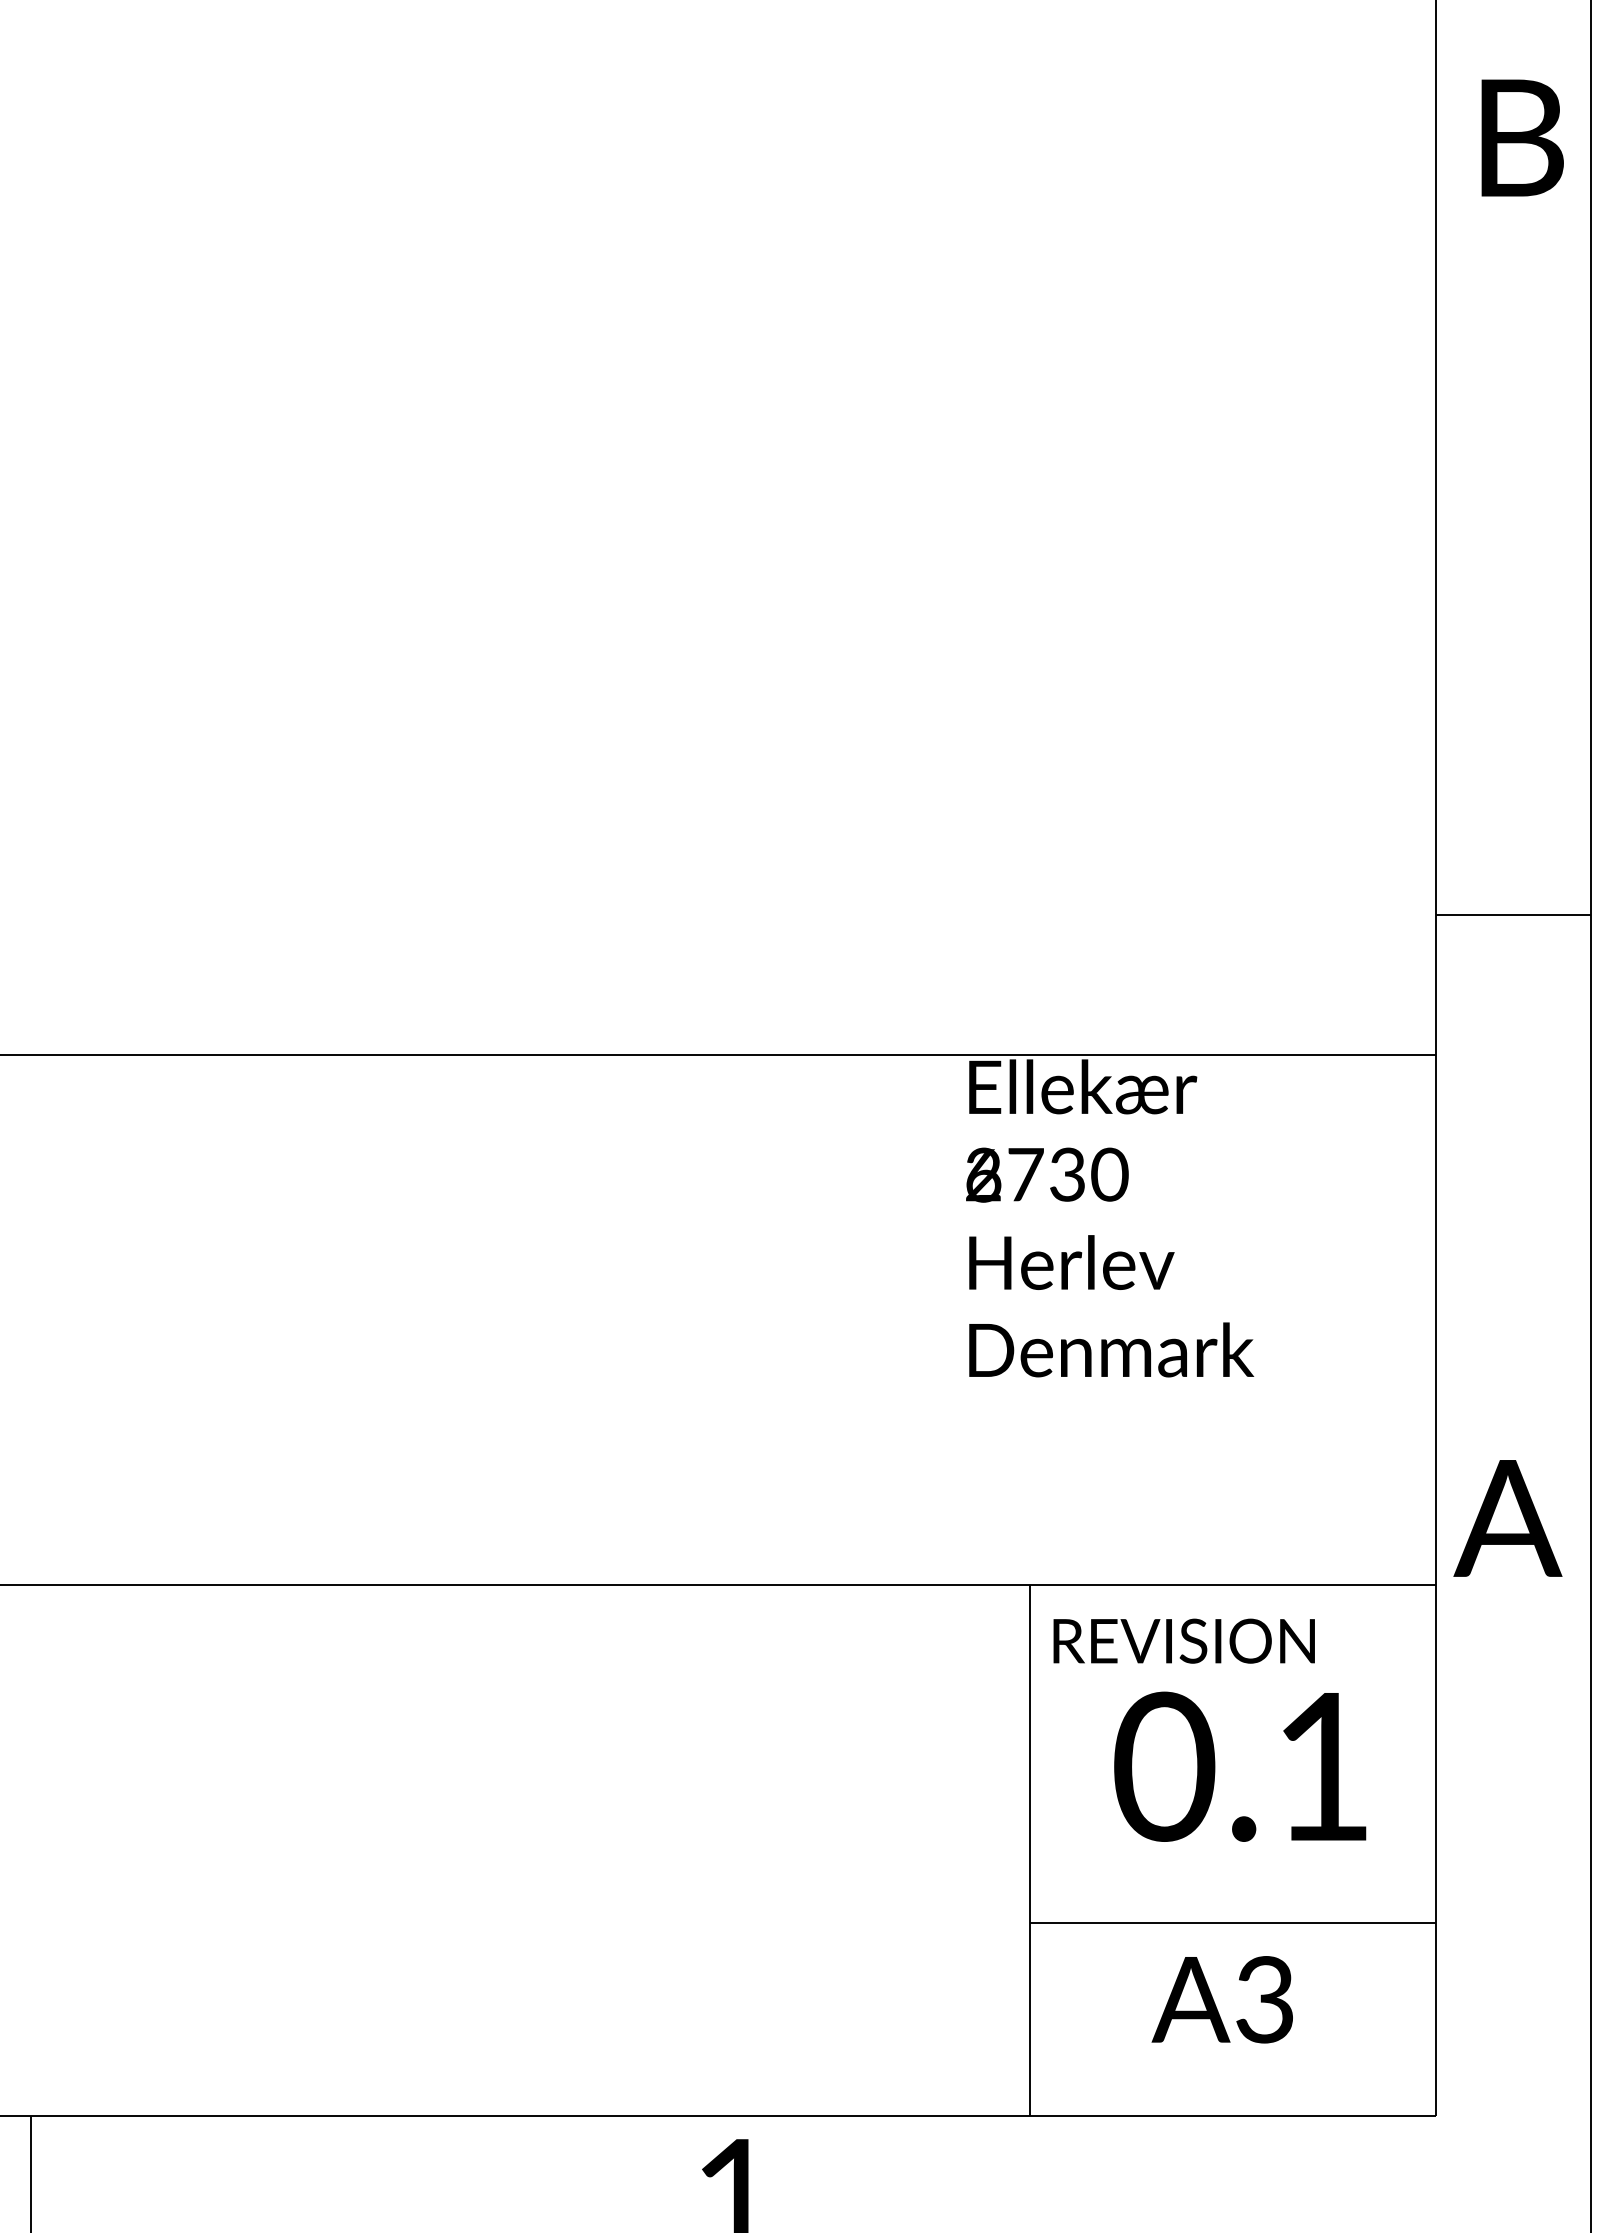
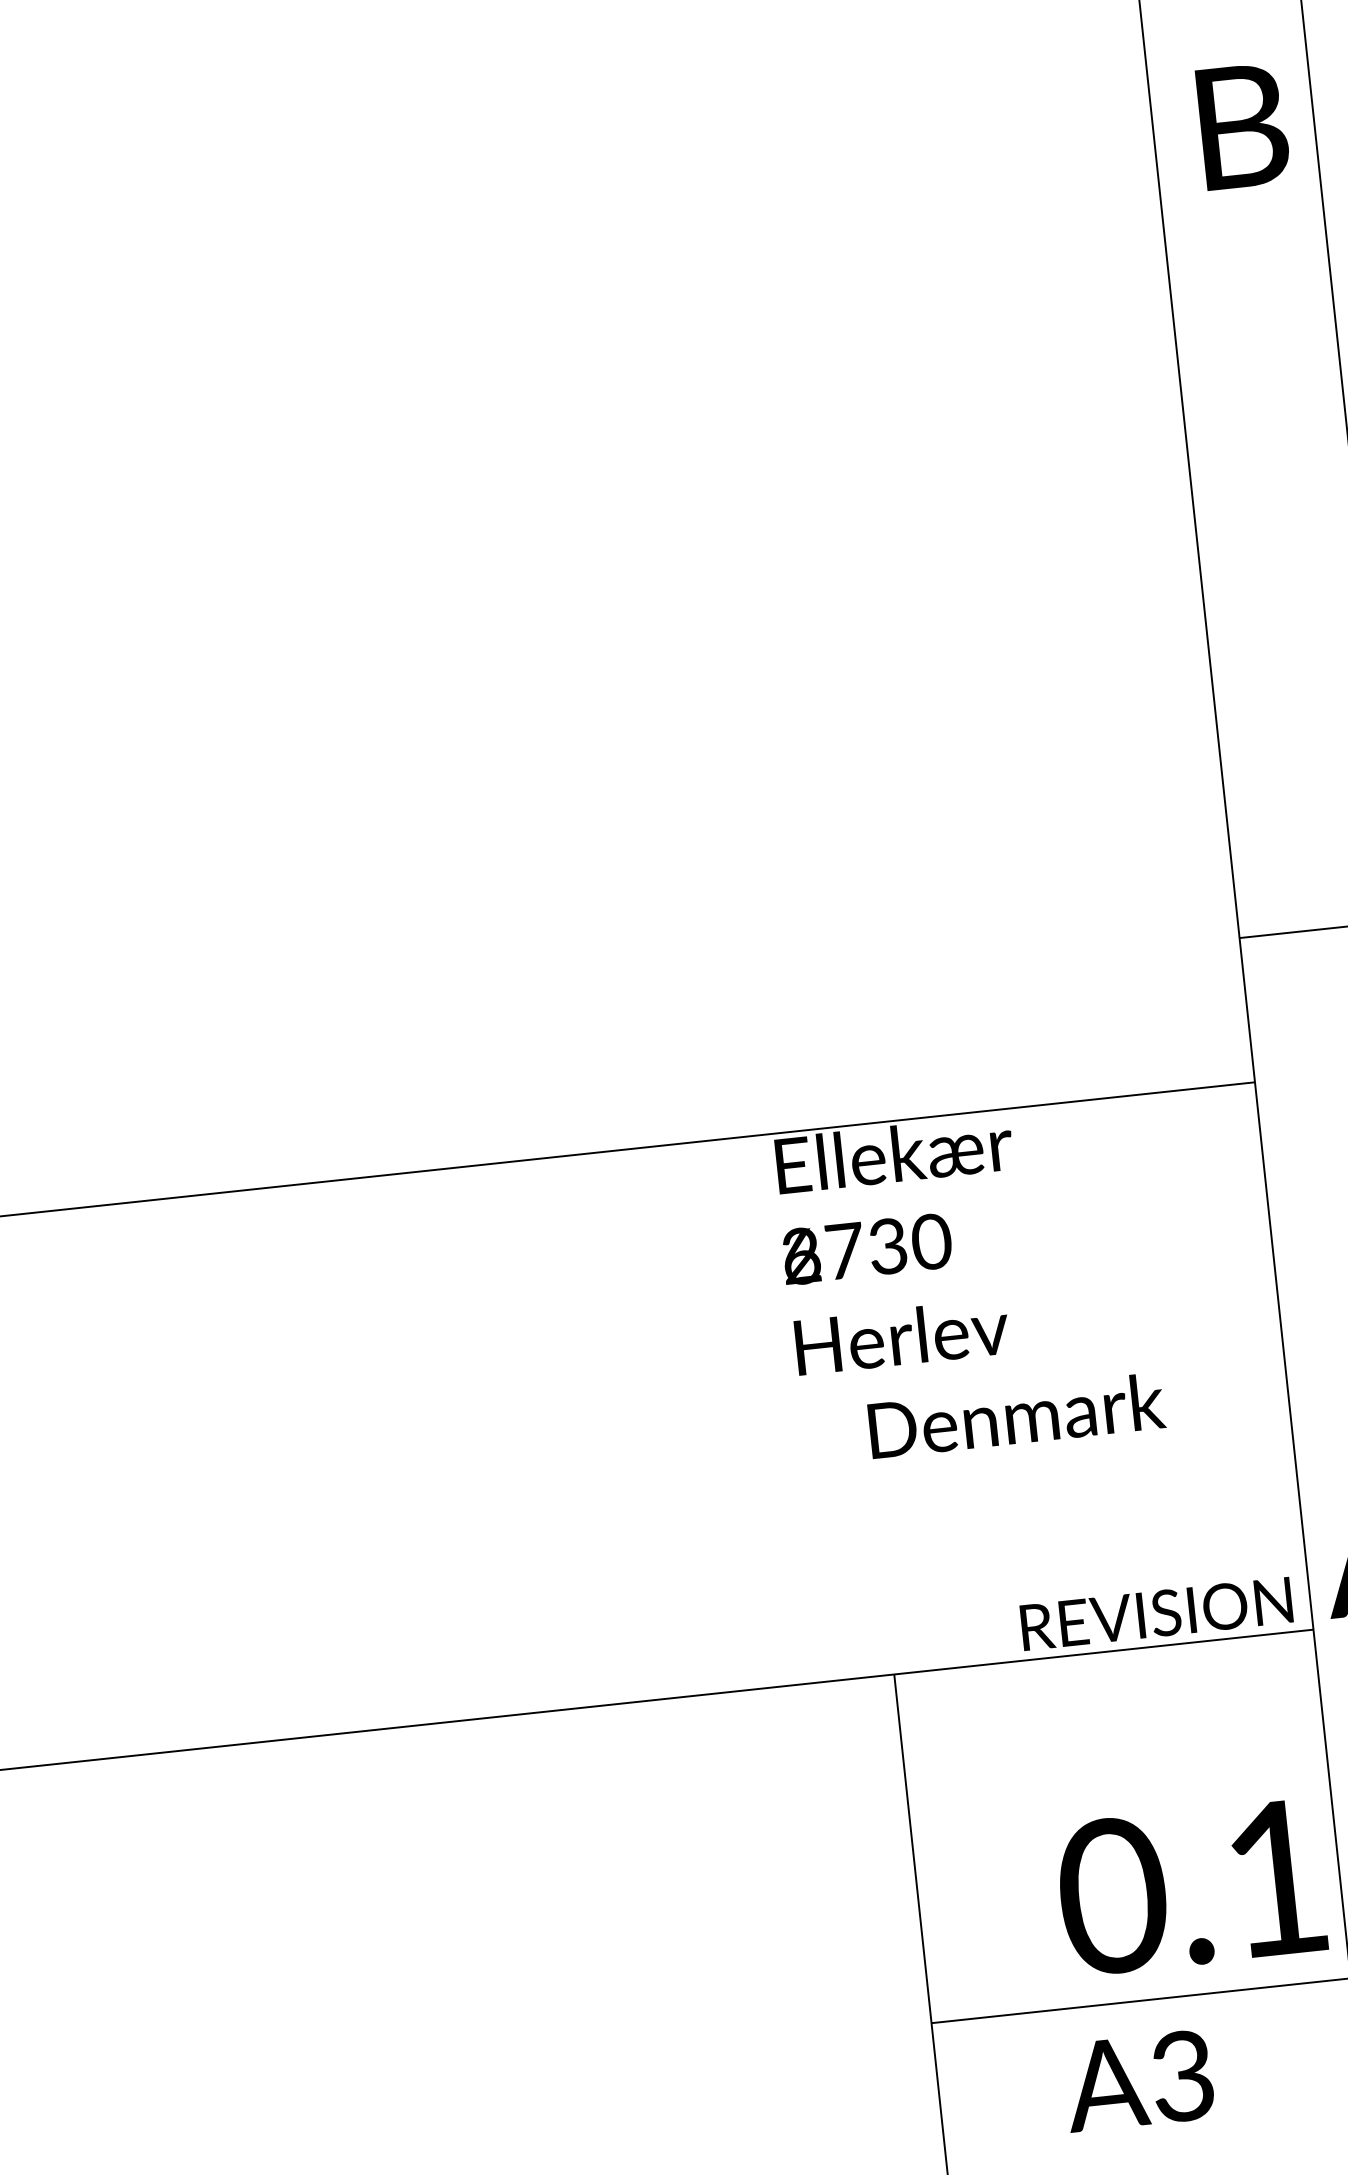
text: (1111, 1349) -> (1016, 1415), moved
text: (1183, 1640) -> (1155, 1613), moved
text: (1240, 1766) -> (1191, 1887), moved

